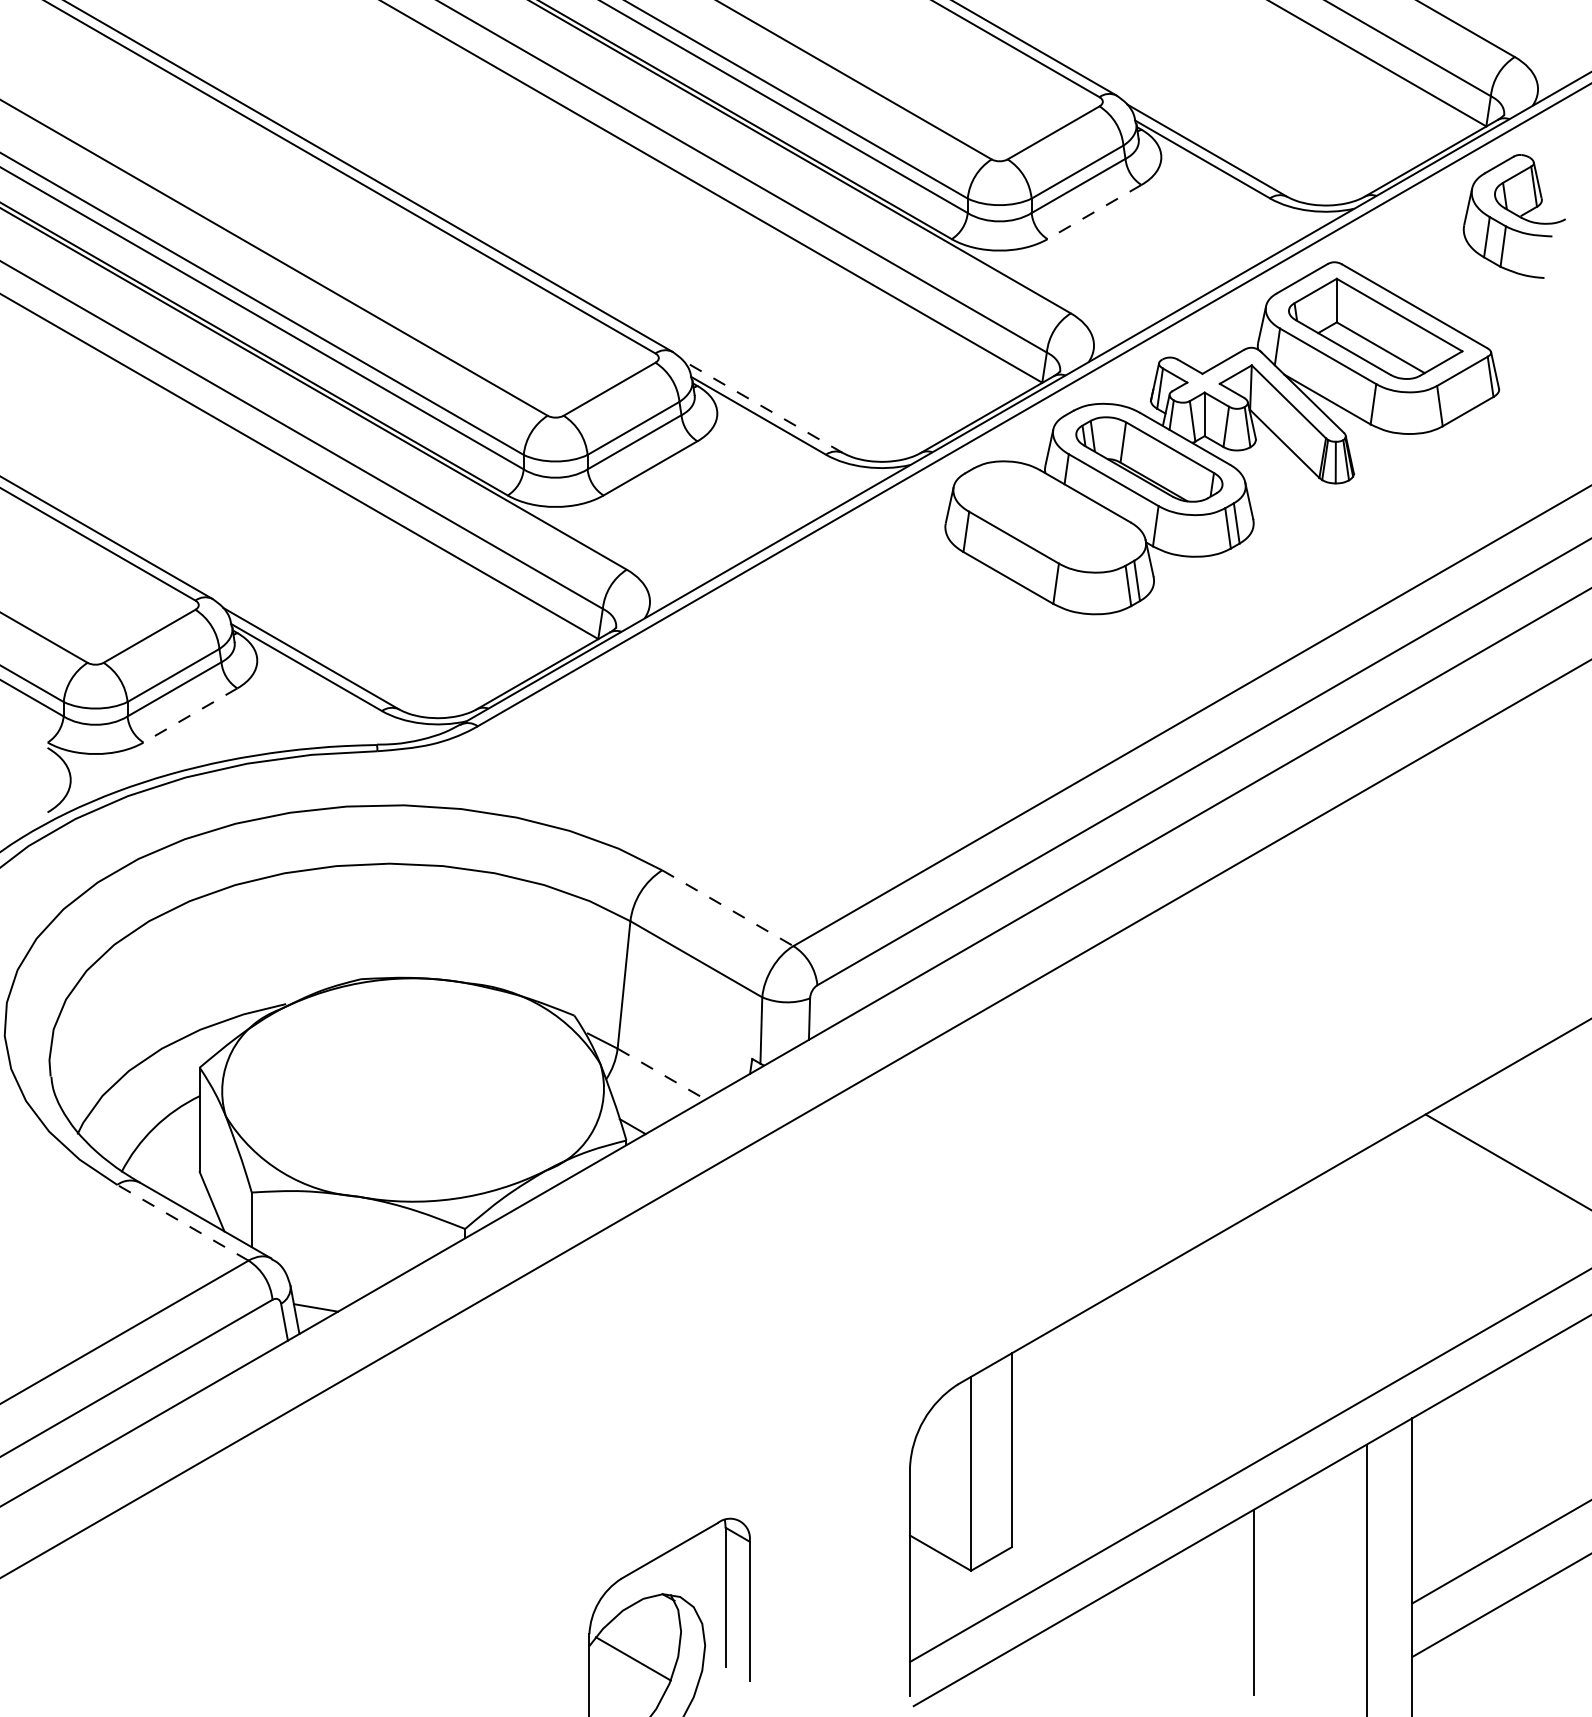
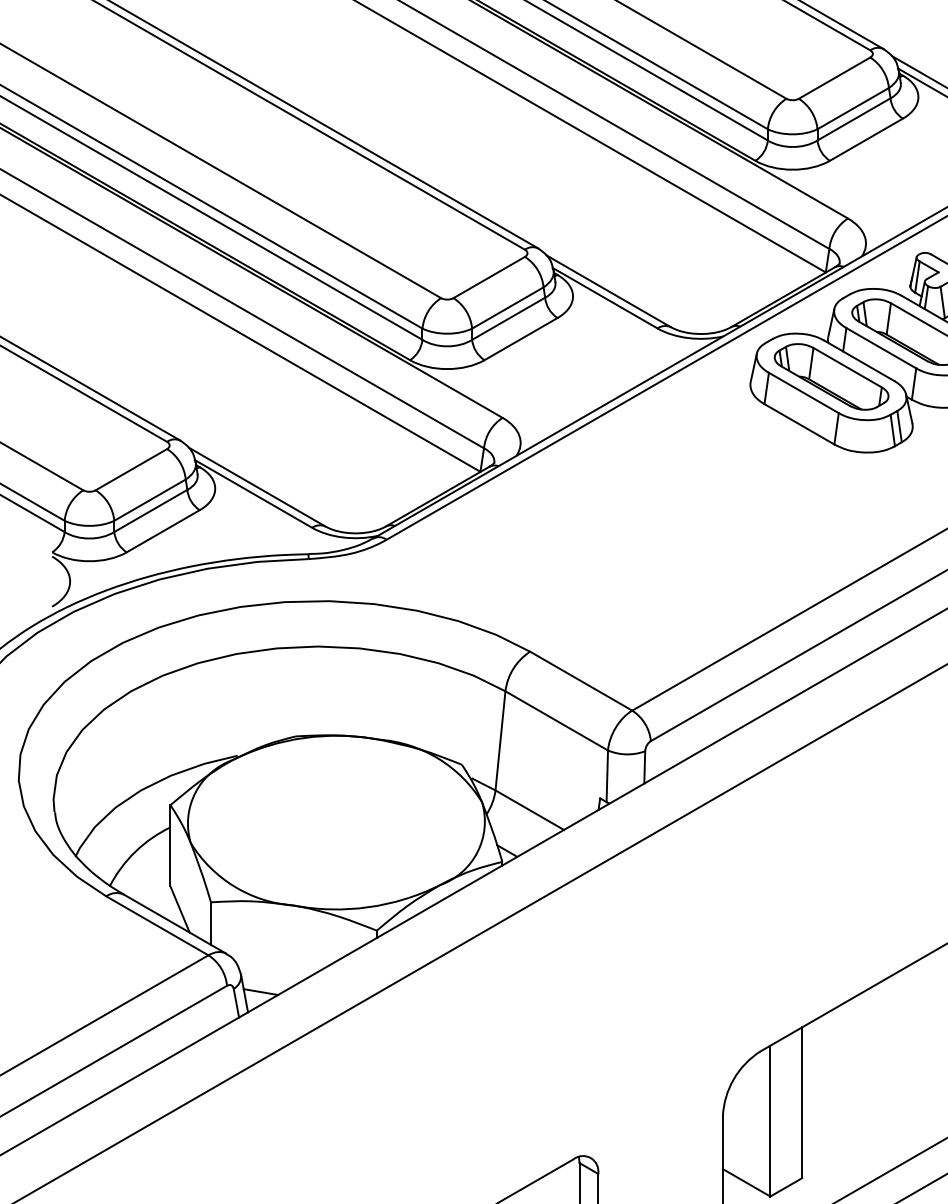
line: (1094, 212) -> (866, 140), dashed -> solid
line: (762, 406) -> (608, 290), dashed -> solid
part: (1049, 517) -> (831, 377), added
line: (190, 715) -> (163, 531), dashed -> solid
line: (727, 908) -> (580, 681), dashed -> solid
line: (661, 1074) -> (529, 810), dashed -> solid
line: (182, 1222) -> (157, 925), dashed -> solid

